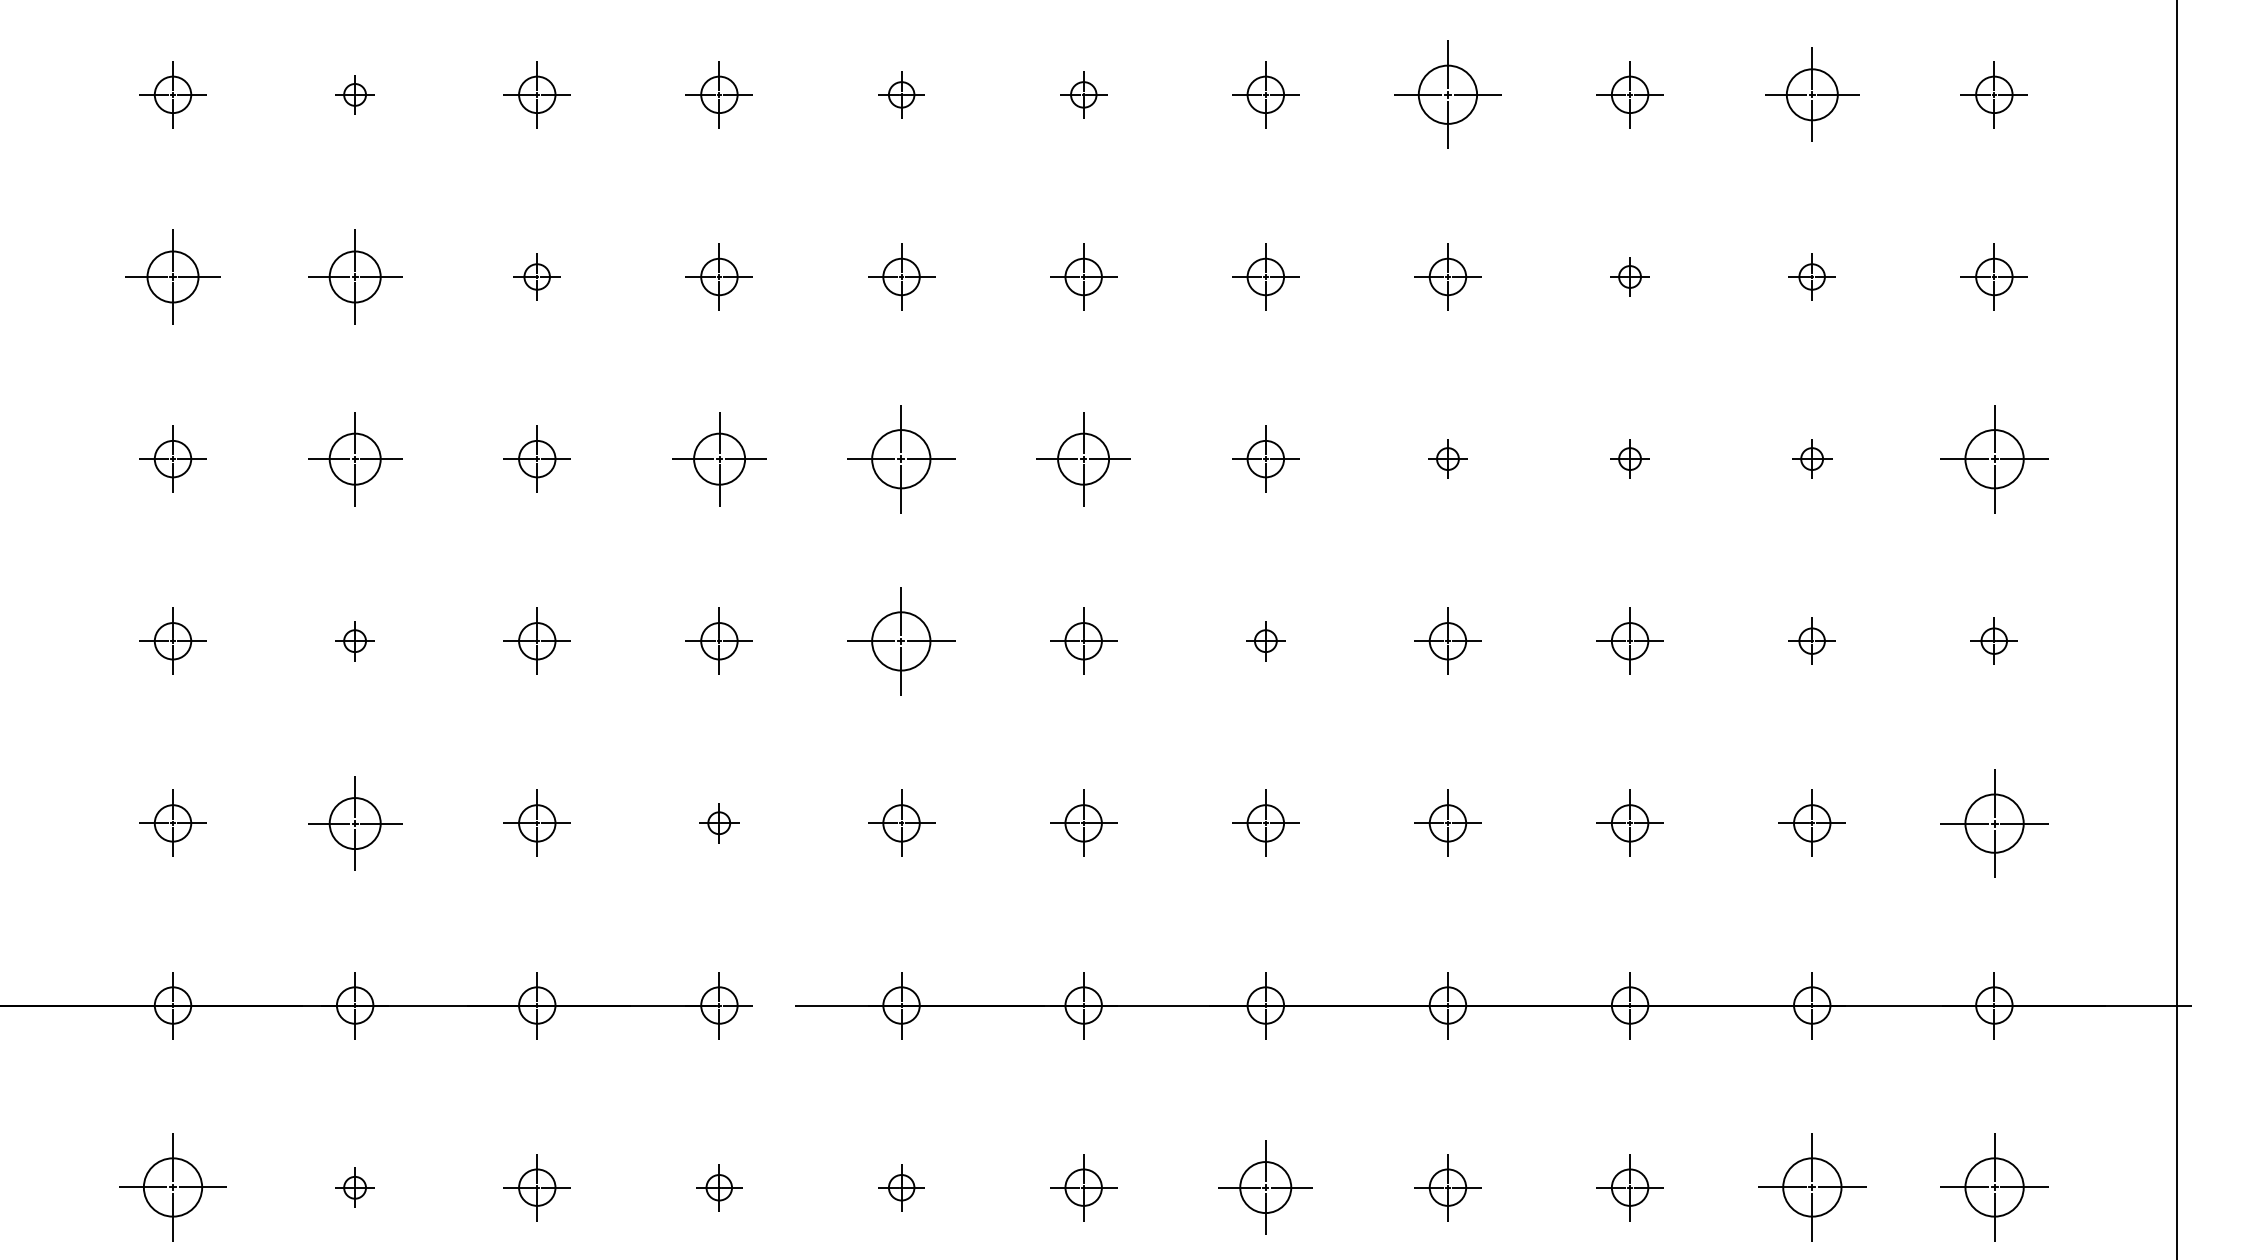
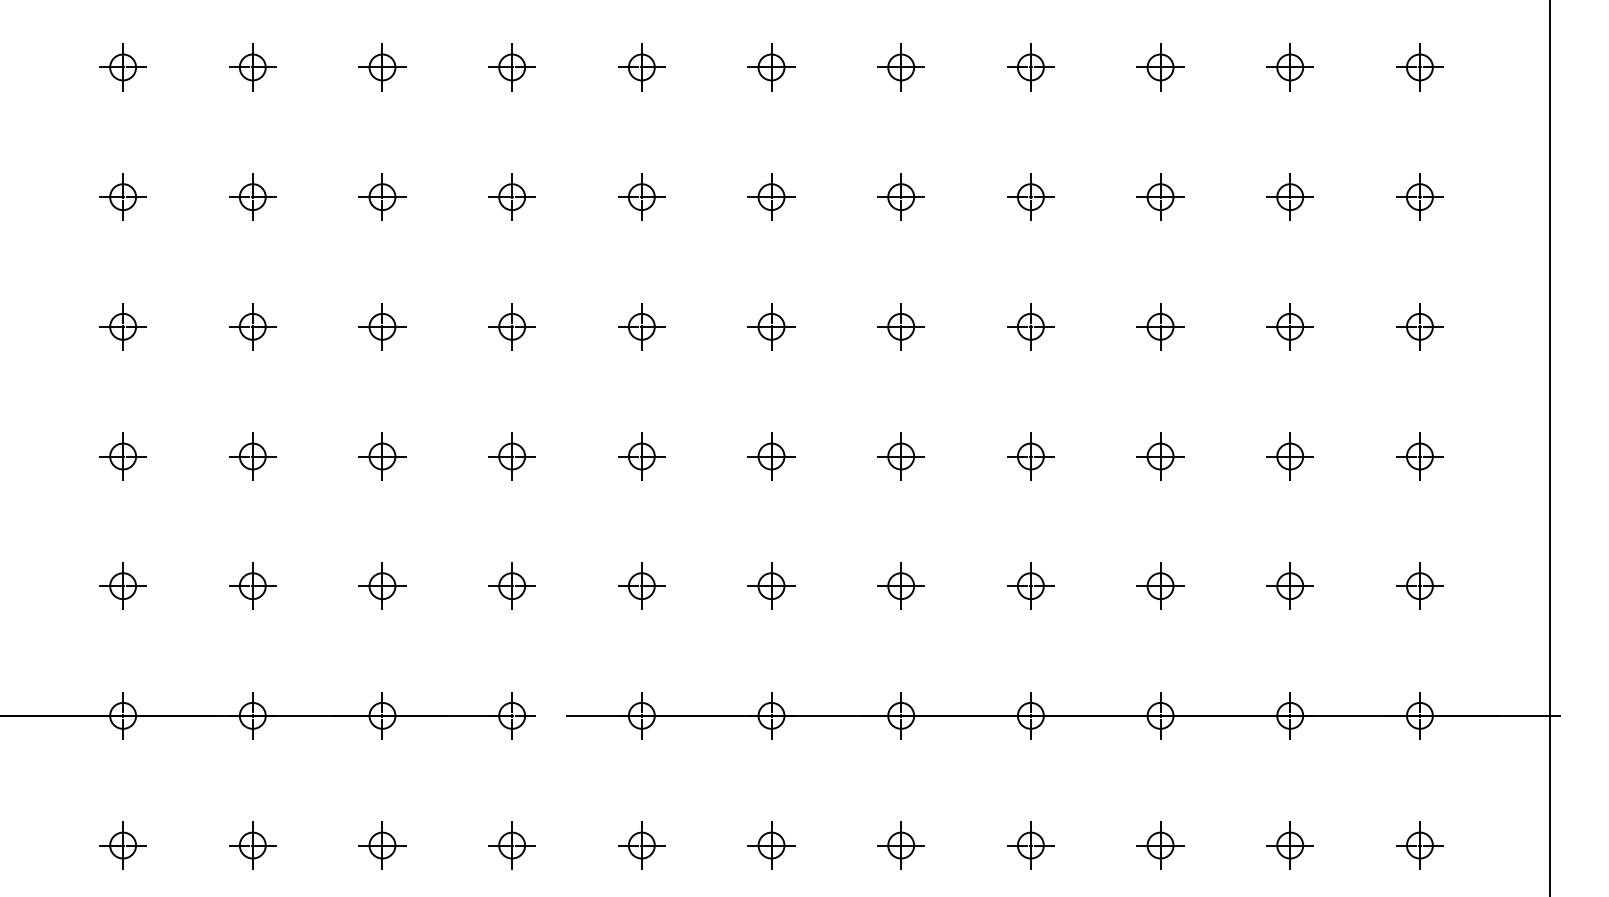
part: (354, 94) -> (252, 67), size x1.67
part: (901, 94) -> (641, 67), size x1.43
part: (1083, 94) -> (771, 67), size x1.43
part: (1447, 94) -> (1030, 67), size x0.62
part: (1811, 94) -> (1289, 67), size x0.71
part: (172, 276) -> (122, 196), size x0.71
part: (354, 276) -> (252, 196), size x0.71
part: (536, 276) -> (381, 196), size x1.43
part: (1629, 276) -> (1160, 196), size x1.67
part: (1811, 276) -> (1289, 196), size x1.43
part: (354, 458) -> (252, 326), size x0.71
part: (718, 458) -> (511, 326), size x0.71
part: (901, 458) -> (641, 326), size x0.62
part: (1083, 458) -> (771, 326), size x0.71
part: (1447, 458) -> (1030, 326), size x1.67
part: (1629, 458) -> (1160, 326), size x1.67
part: (1811, 458) -> (1289, 326), size x1.67
part: (1993, 458) -> (1419, 326), size x0.62
part: (354, 640) -> (252, 455), size x1.67
part: (901, 640) -> (641, 455), size x0.62
part: (1265, 640) -> (900, 455), size x1.67
part: (1811, 640) -> (1289, 455), size x1.43
part: (1993, 640) -> (1419, 455), size x1.43
part: (354, 822) -> (252, 585), size x0.71
part: (718, 822) -> (511, 585), size x1.67
part: (1993, 822) -> (1419, 585), size x0.62
part: (172, 1187) -> (122, 845), size x0.62
part: (354, 1187) -> (252, 845), size x1.67
part: (718, 1187) -> (511, 845), size x1.43
part: (901, 1187) -> (641, 845), size x1.43
part: (1265, 1187) -> (900, 845), size x0.71
part: (1811, 1187) -> (1289, 845), size x0.62
part: (1993, 1187) -> (1419, 845), size x0.62

